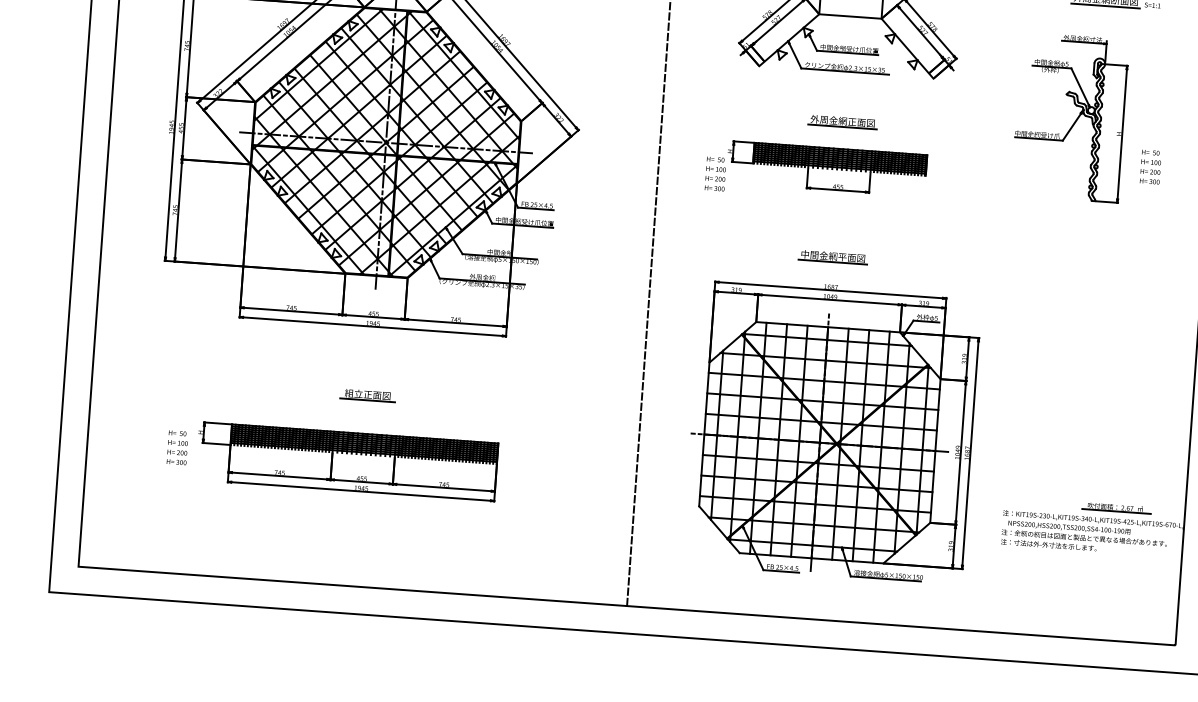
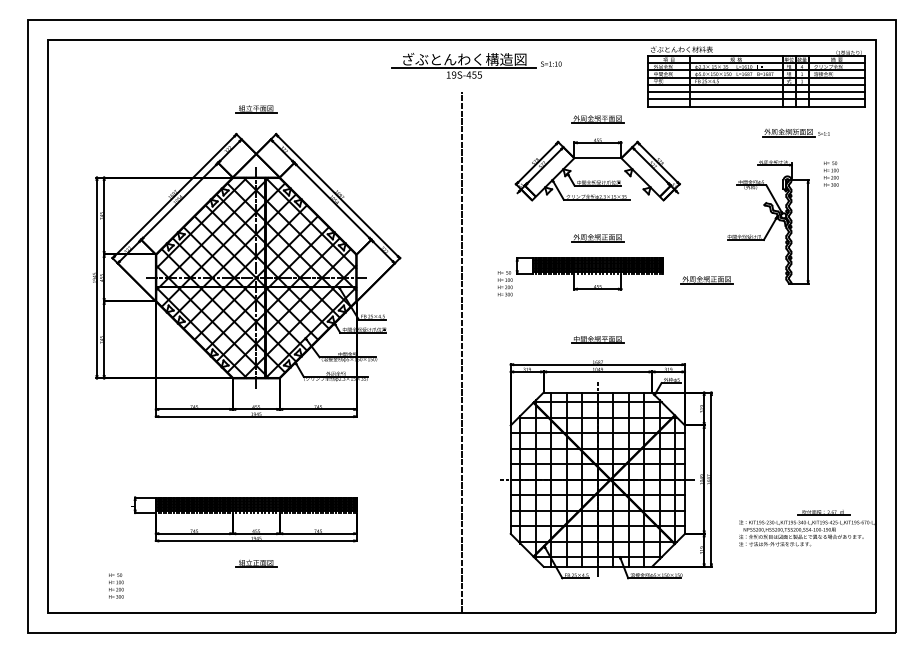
text: (1151, 166) -> (831, 173), moved
part: (982, 188) -> (706, 280), added
part: (368, 395) -> (256, 563), moved
text: (177, 447) -> (116, 585), moved

